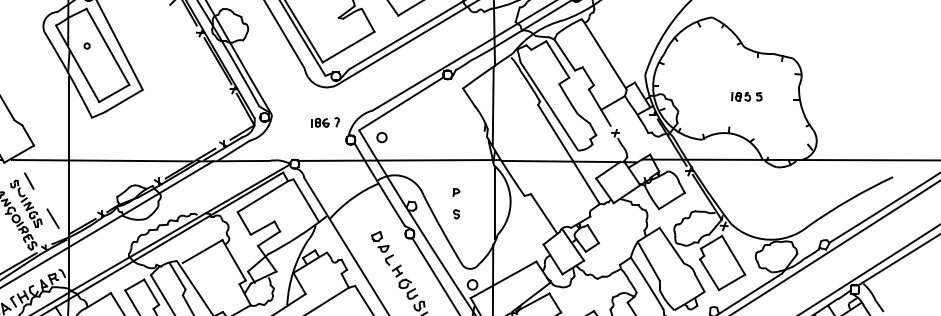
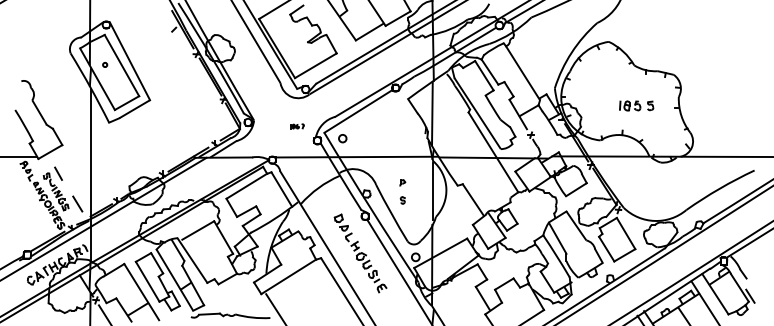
part: (746, 96) -> (636, 105), size x1.4
part: (325, 122) -> (297, 126), size x0.6
line: (101, 159) -> (116, 156), removed

